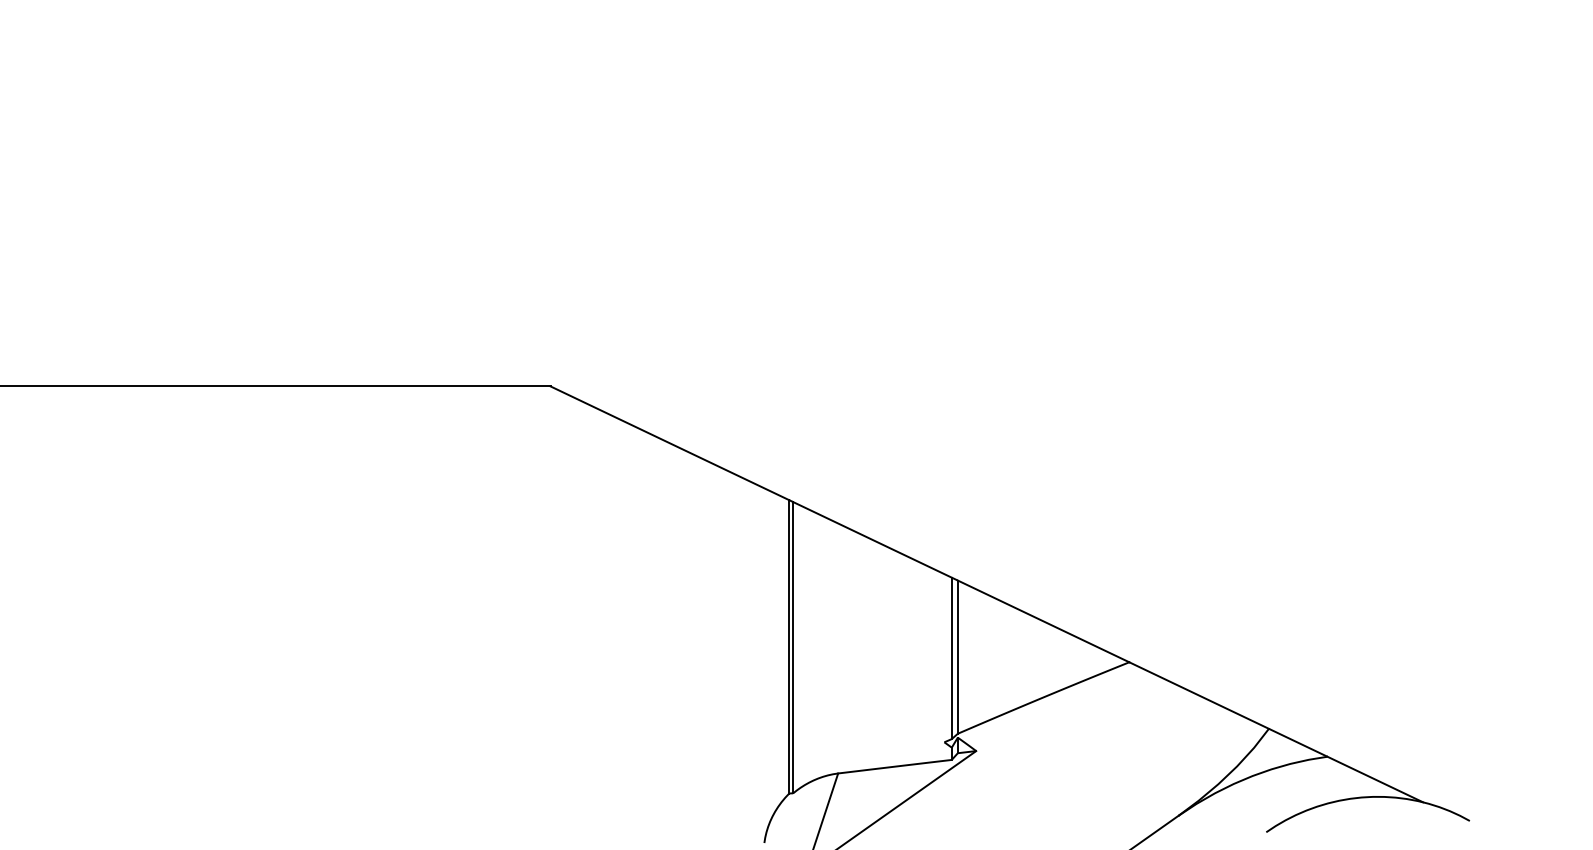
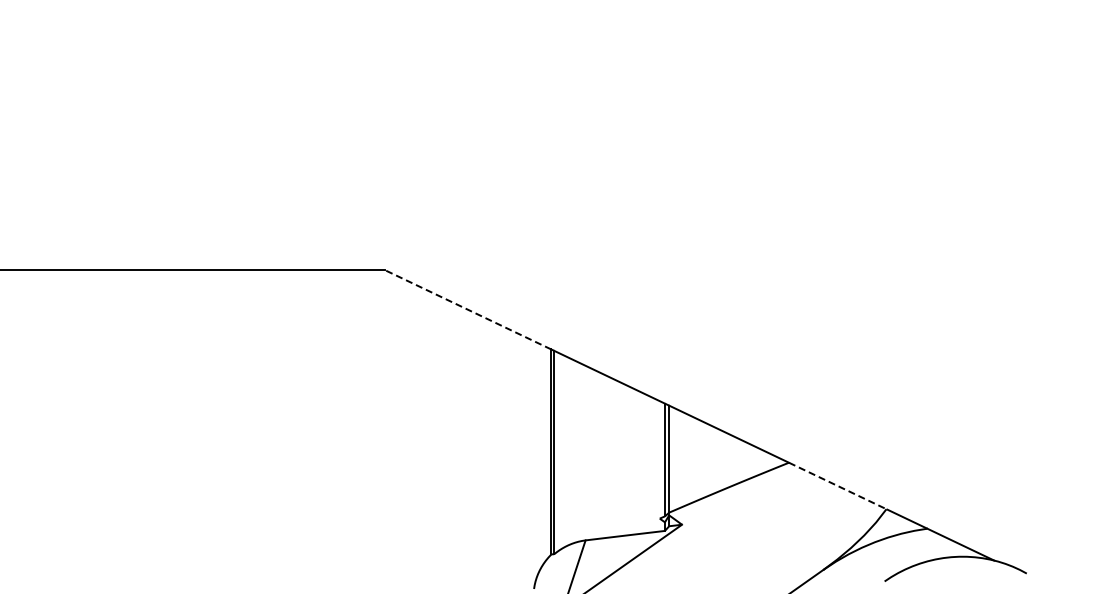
line: (669, 442) -> (467, 309), solid -> dashed
line: (1200, 696) -> (838, 486), solid -> dashed

